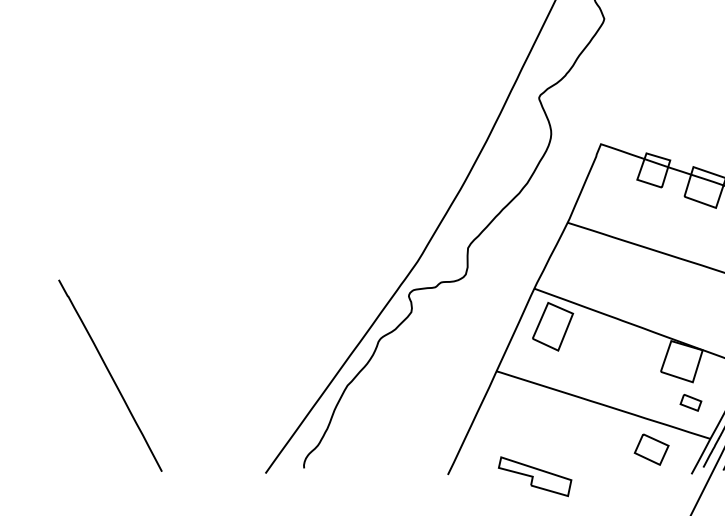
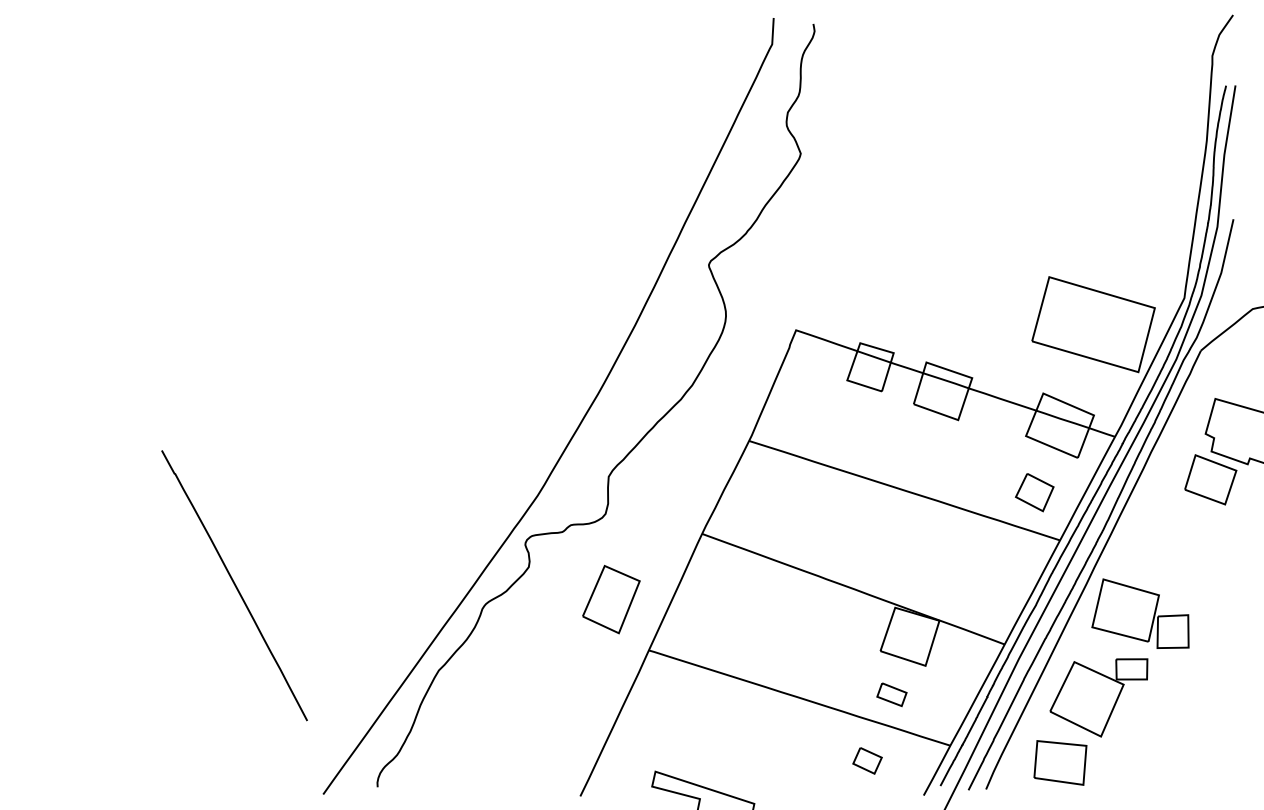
part: (553, 326) -> (611, 599), moved
curve: (110, 375) -> (234, 585), moved
part: (690, 402) -> (891, 694), moved
part: (651, 449) -> (867, 760), size x0.6

